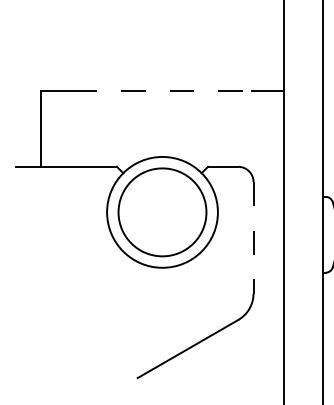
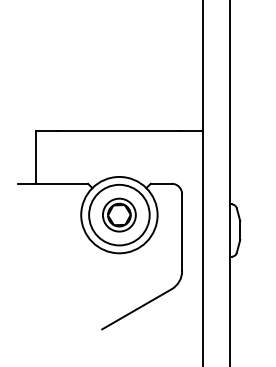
line: (162, 90) -> (119, 131), dashed -> solid
part: (162, 211) -> (119, 214), added
line: (254, 239) -> (182, 233), dashed -> solid

